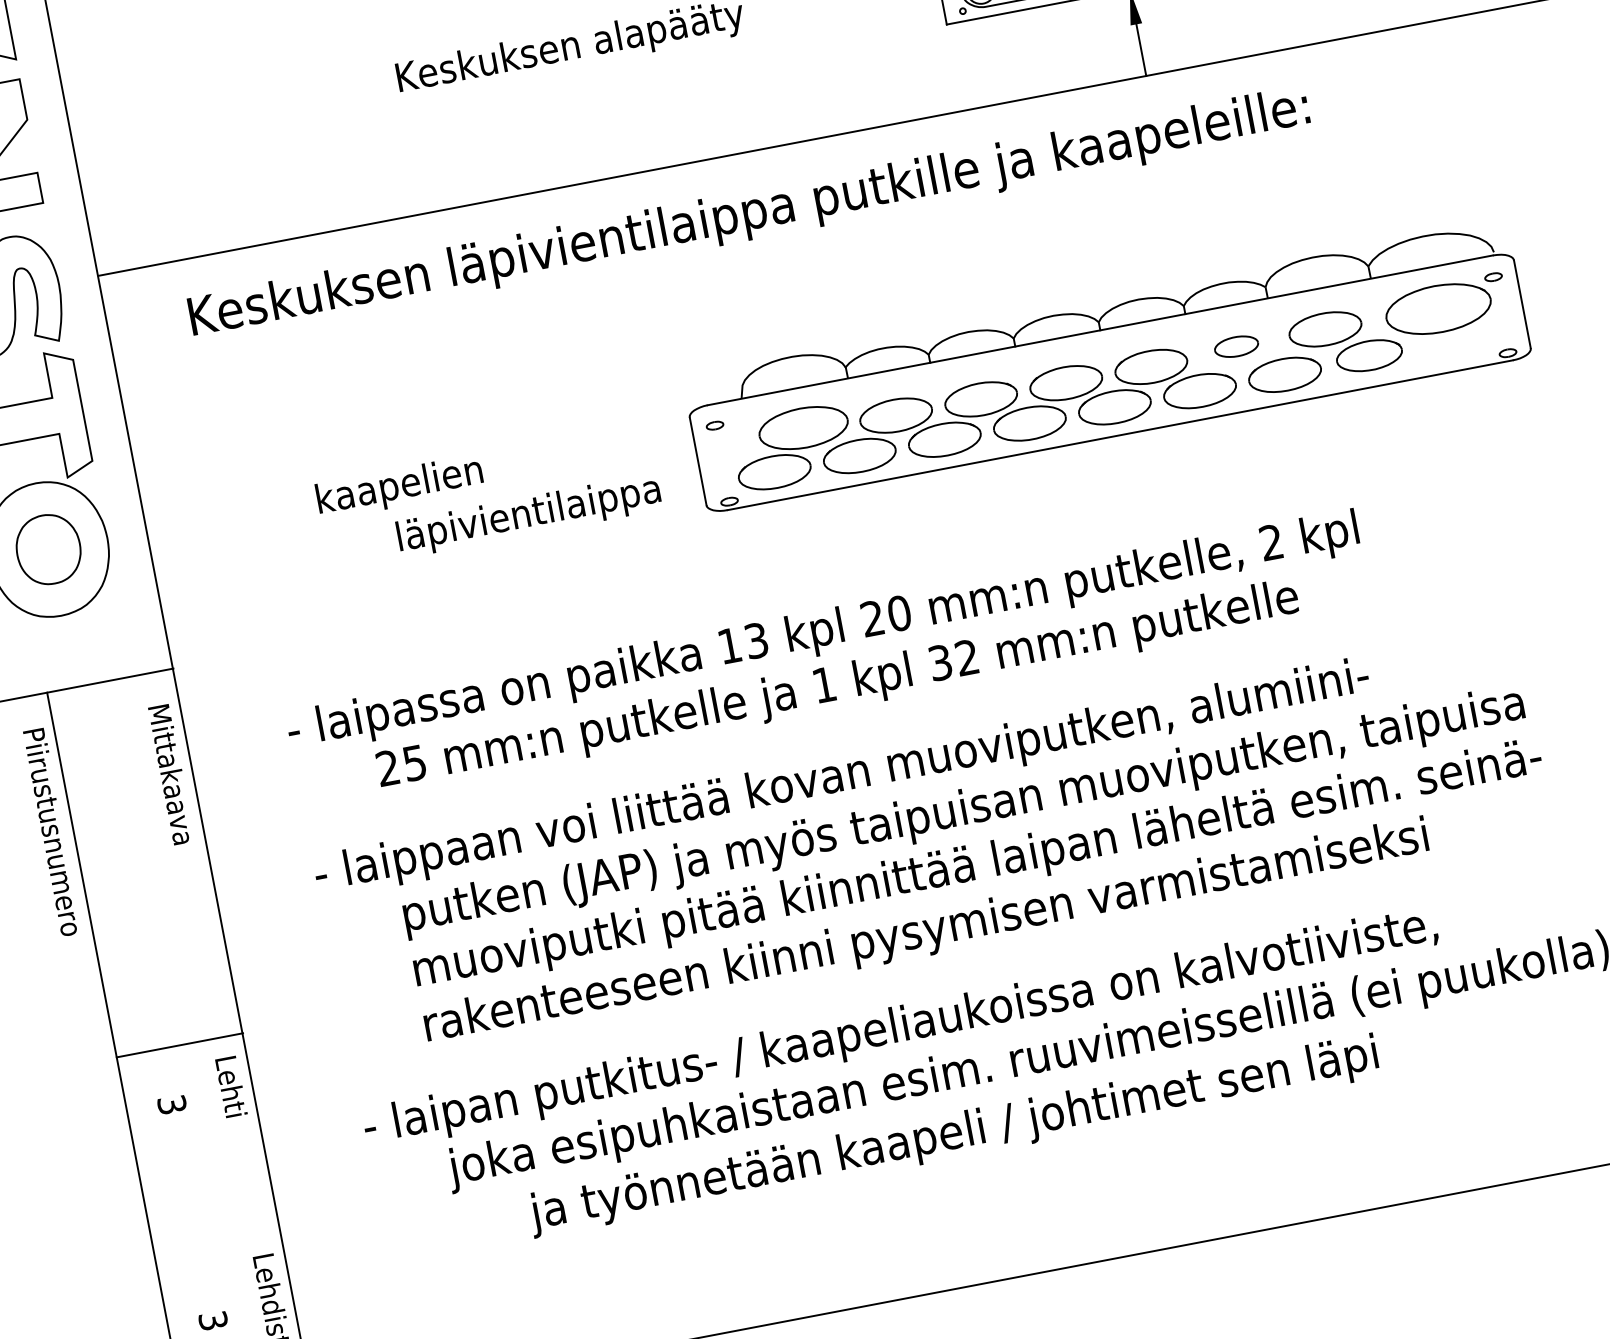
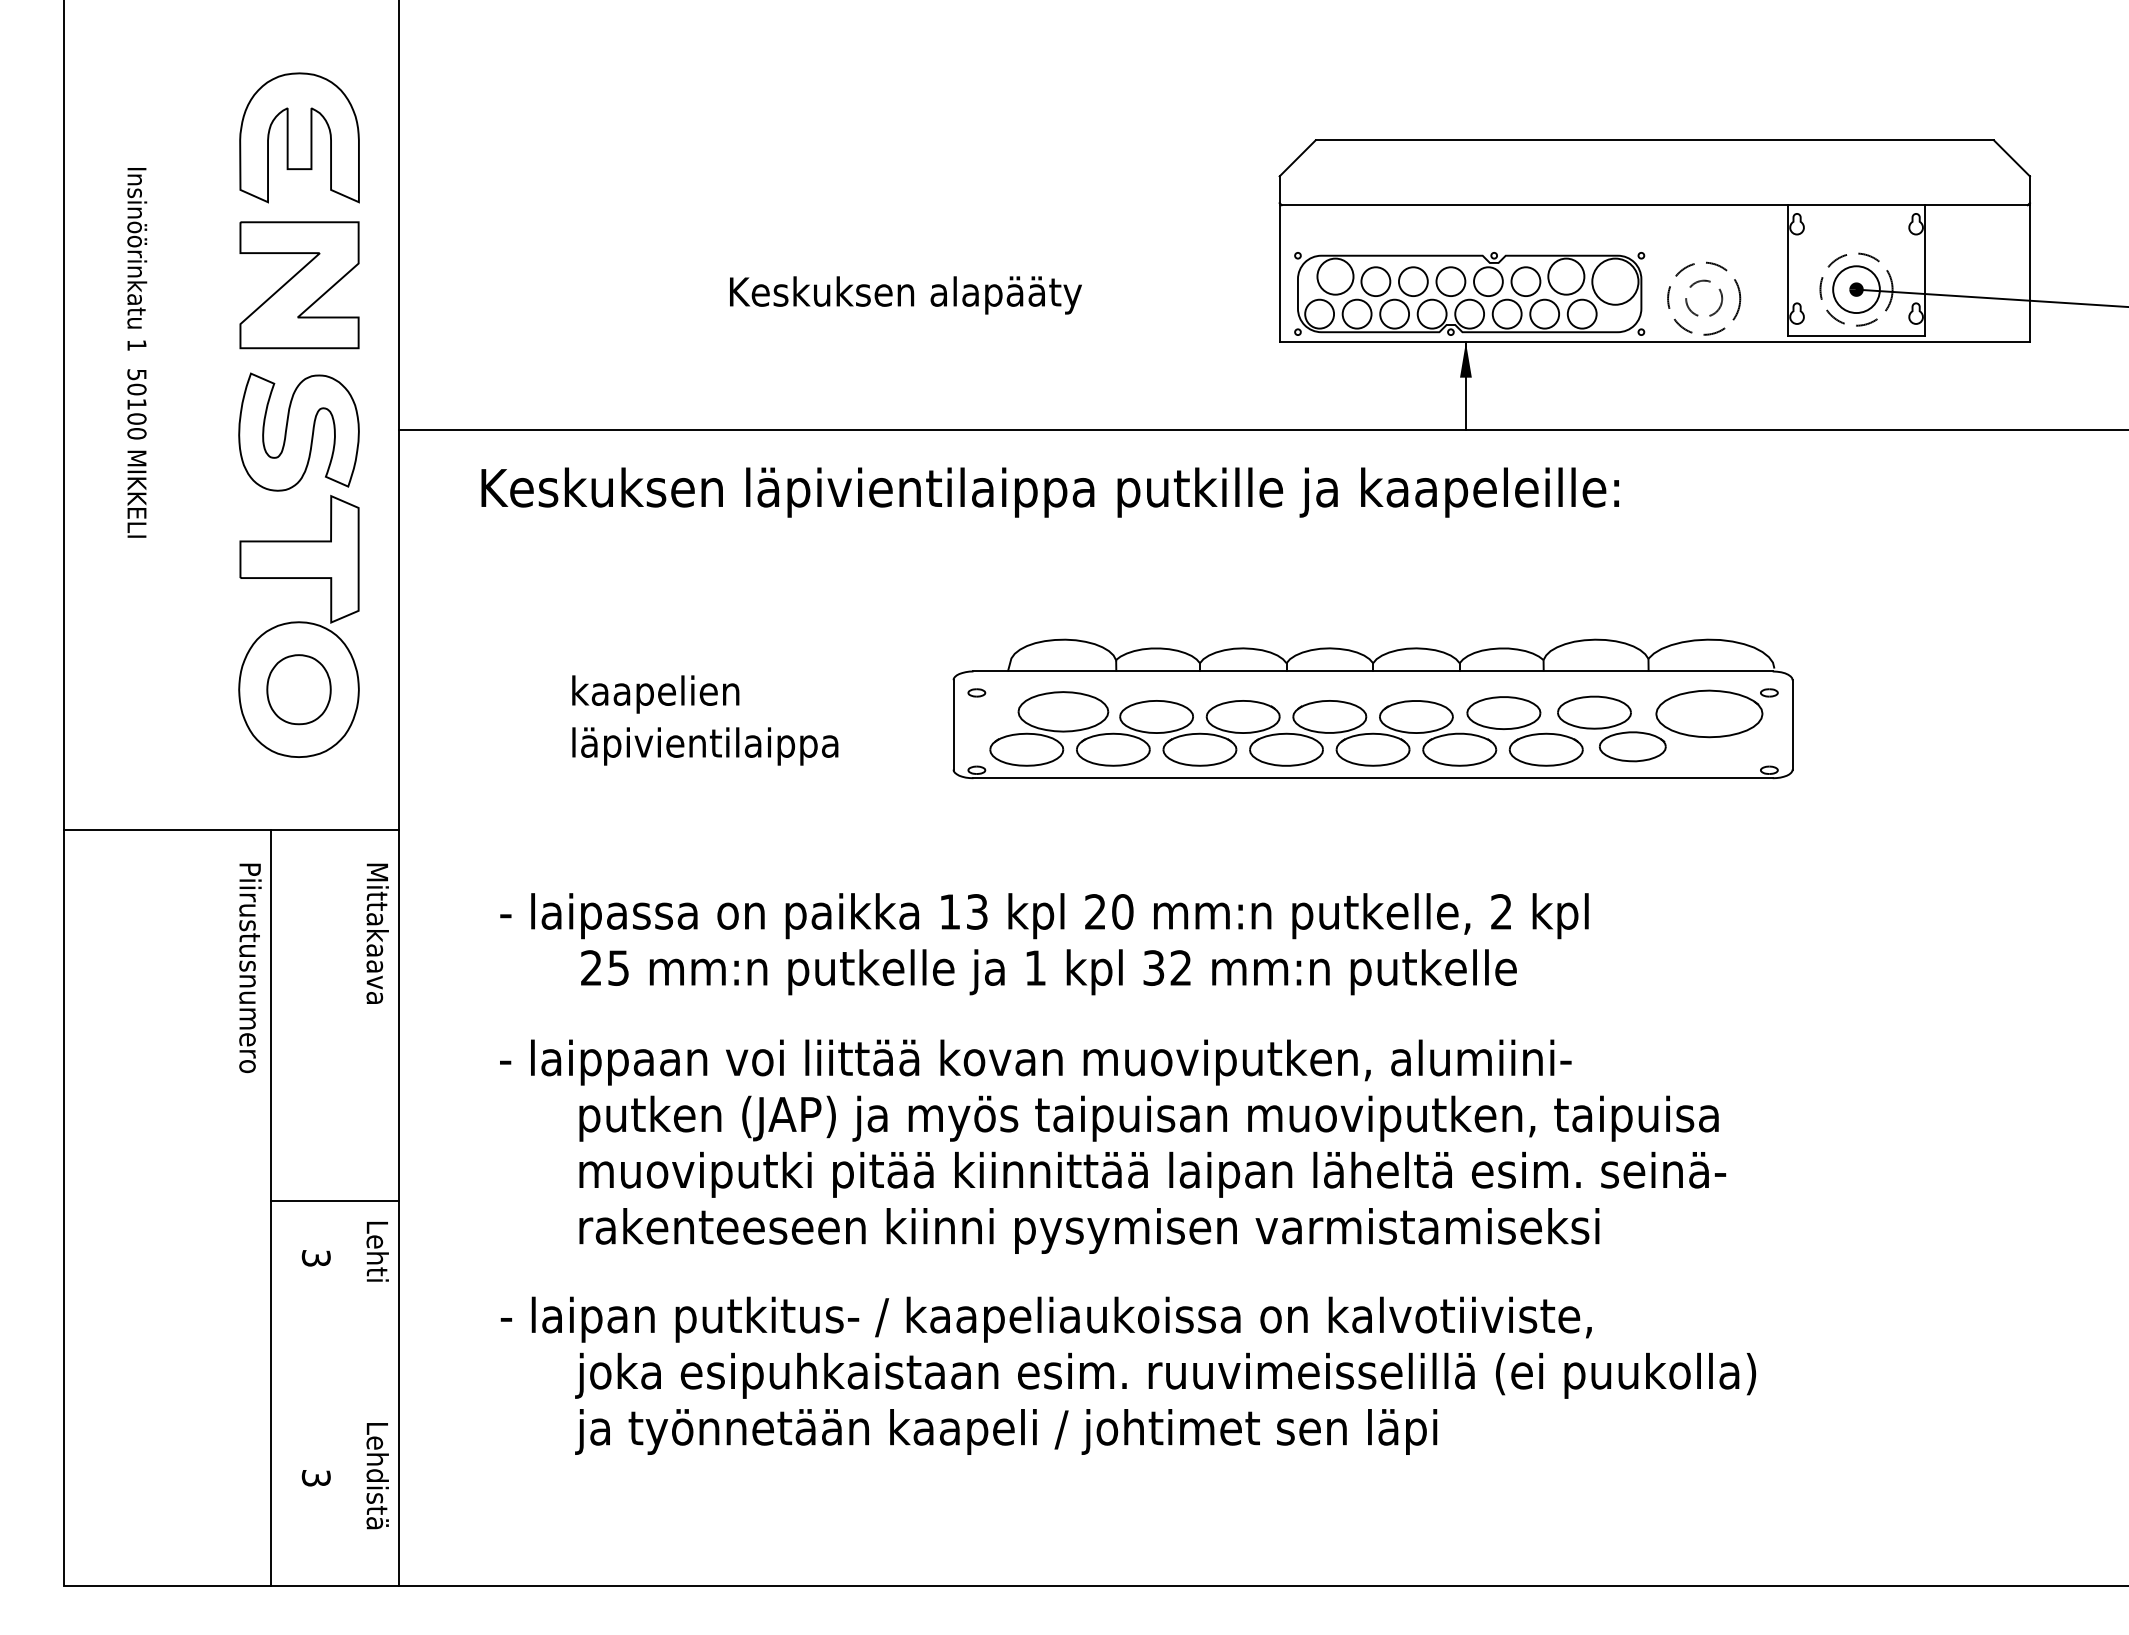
part: (1236, 346) -> (1503, 712), size x1.67
text: (529, 515) -> (705, 746), moved
text: (953, 1135) -> (1006, 1431), moved

